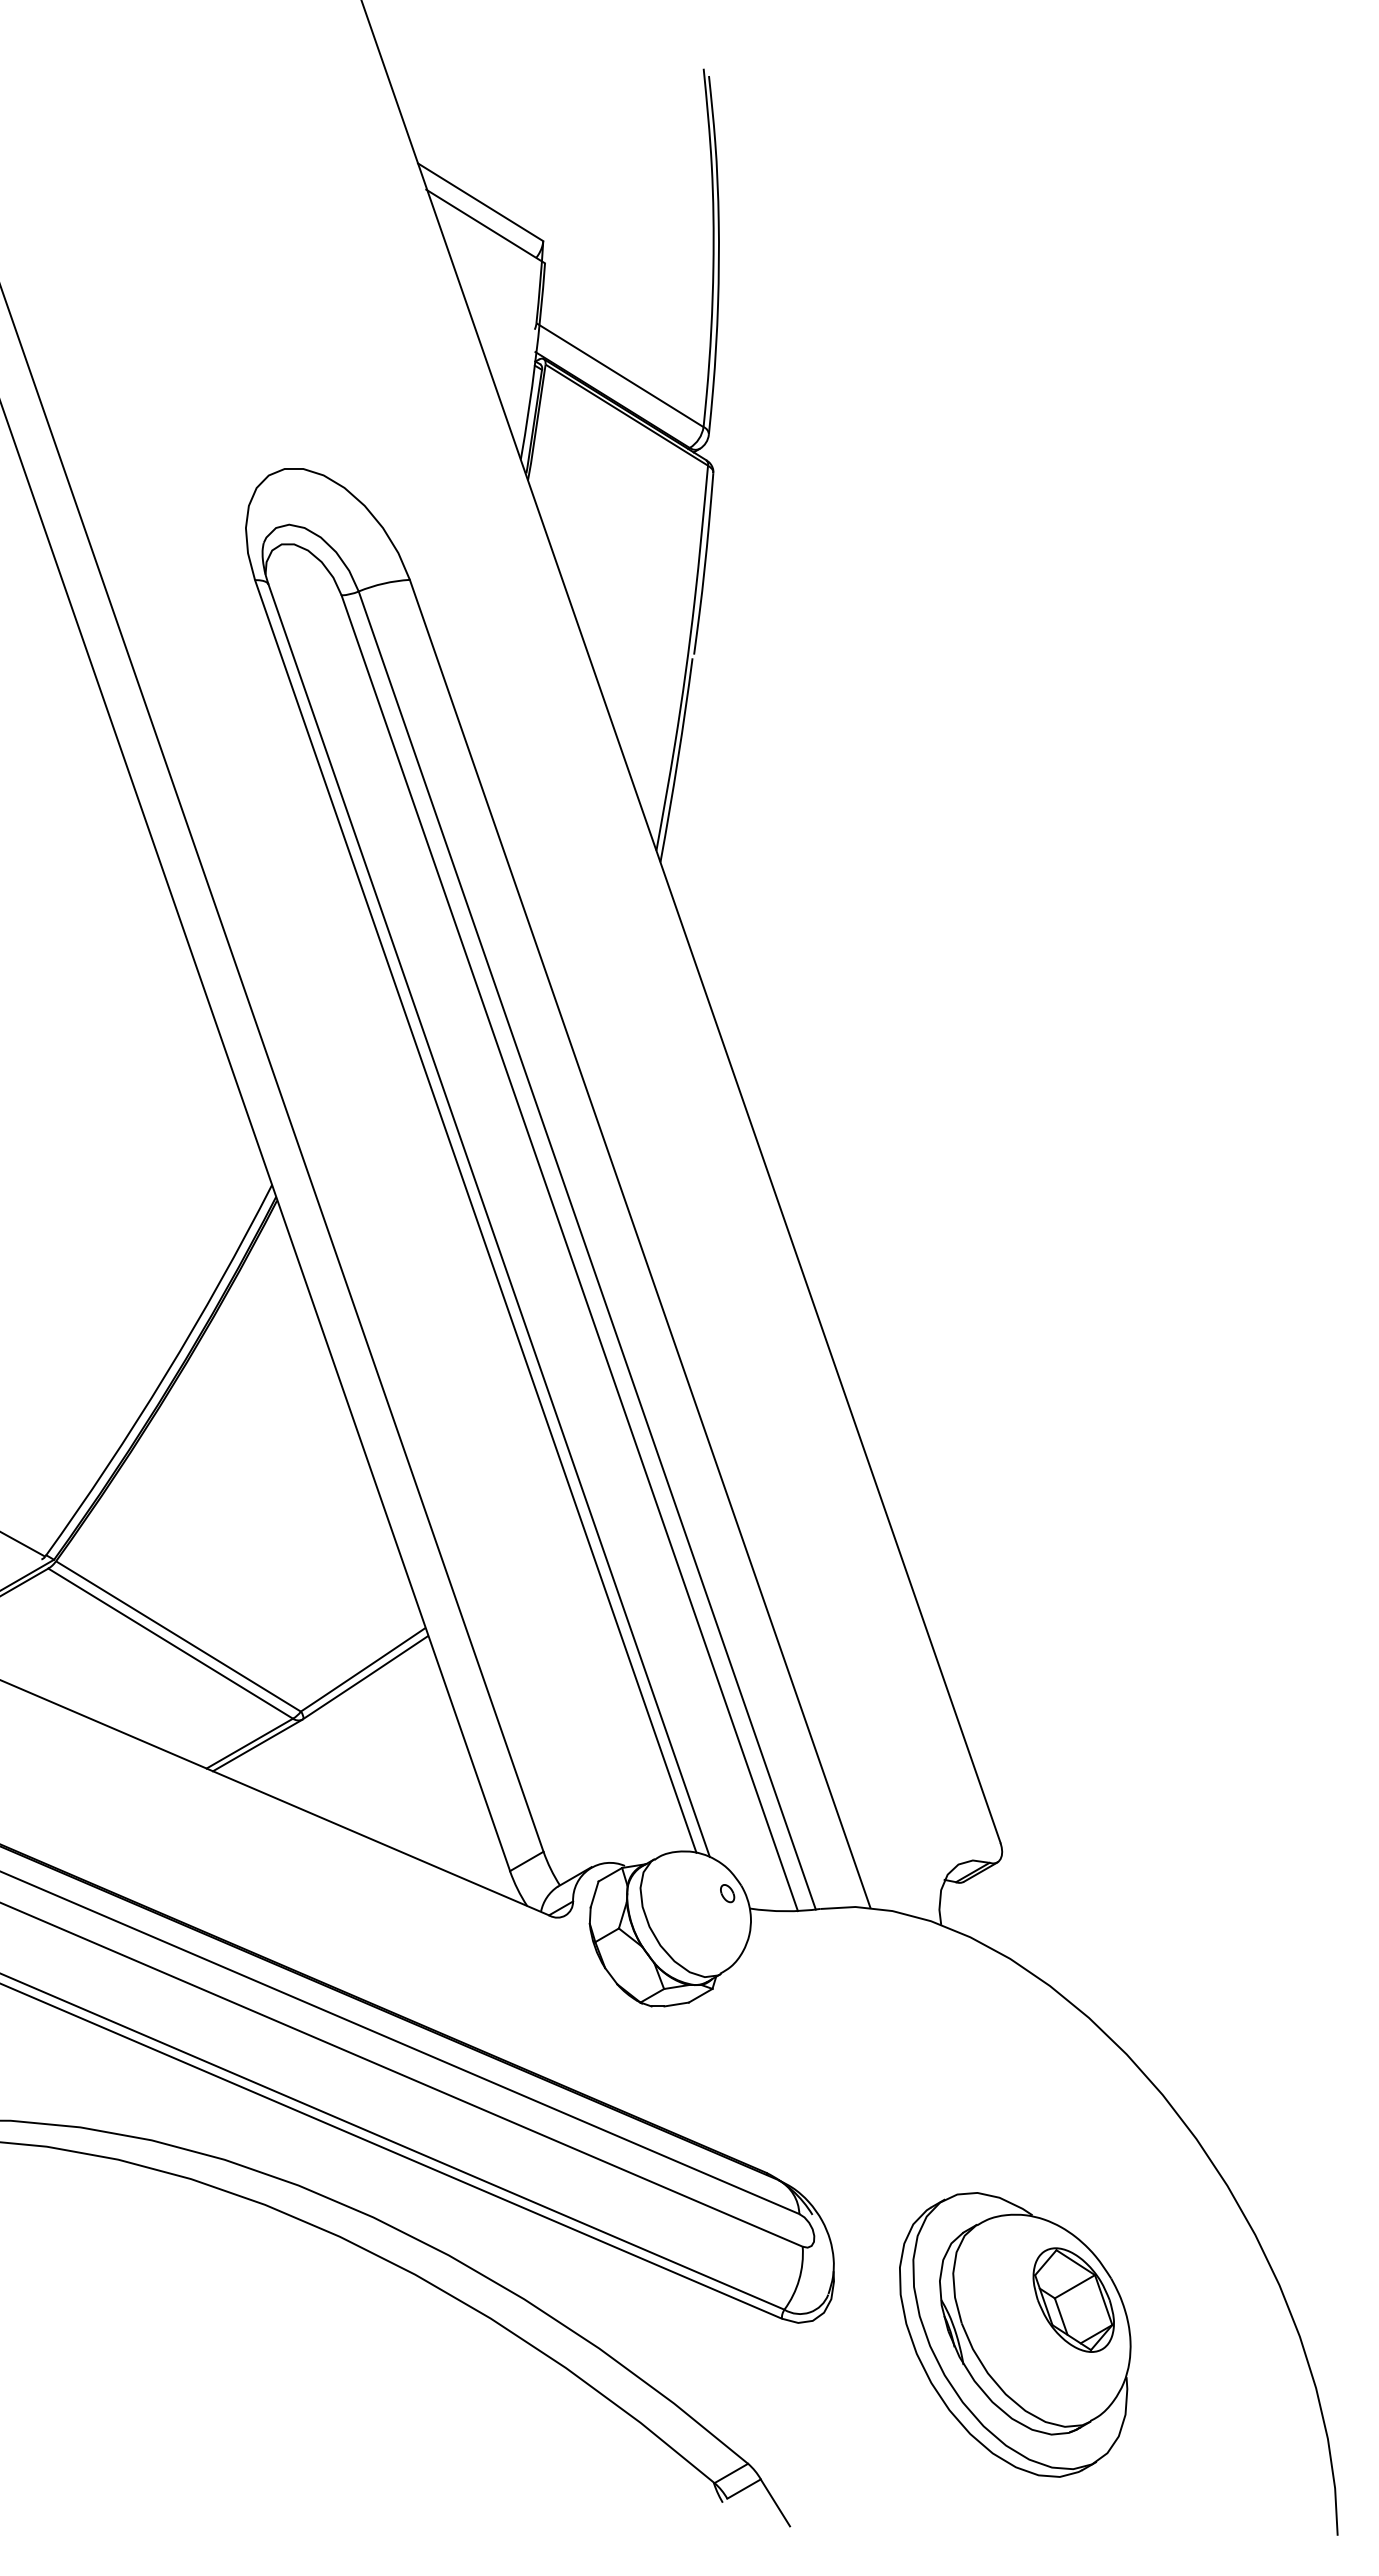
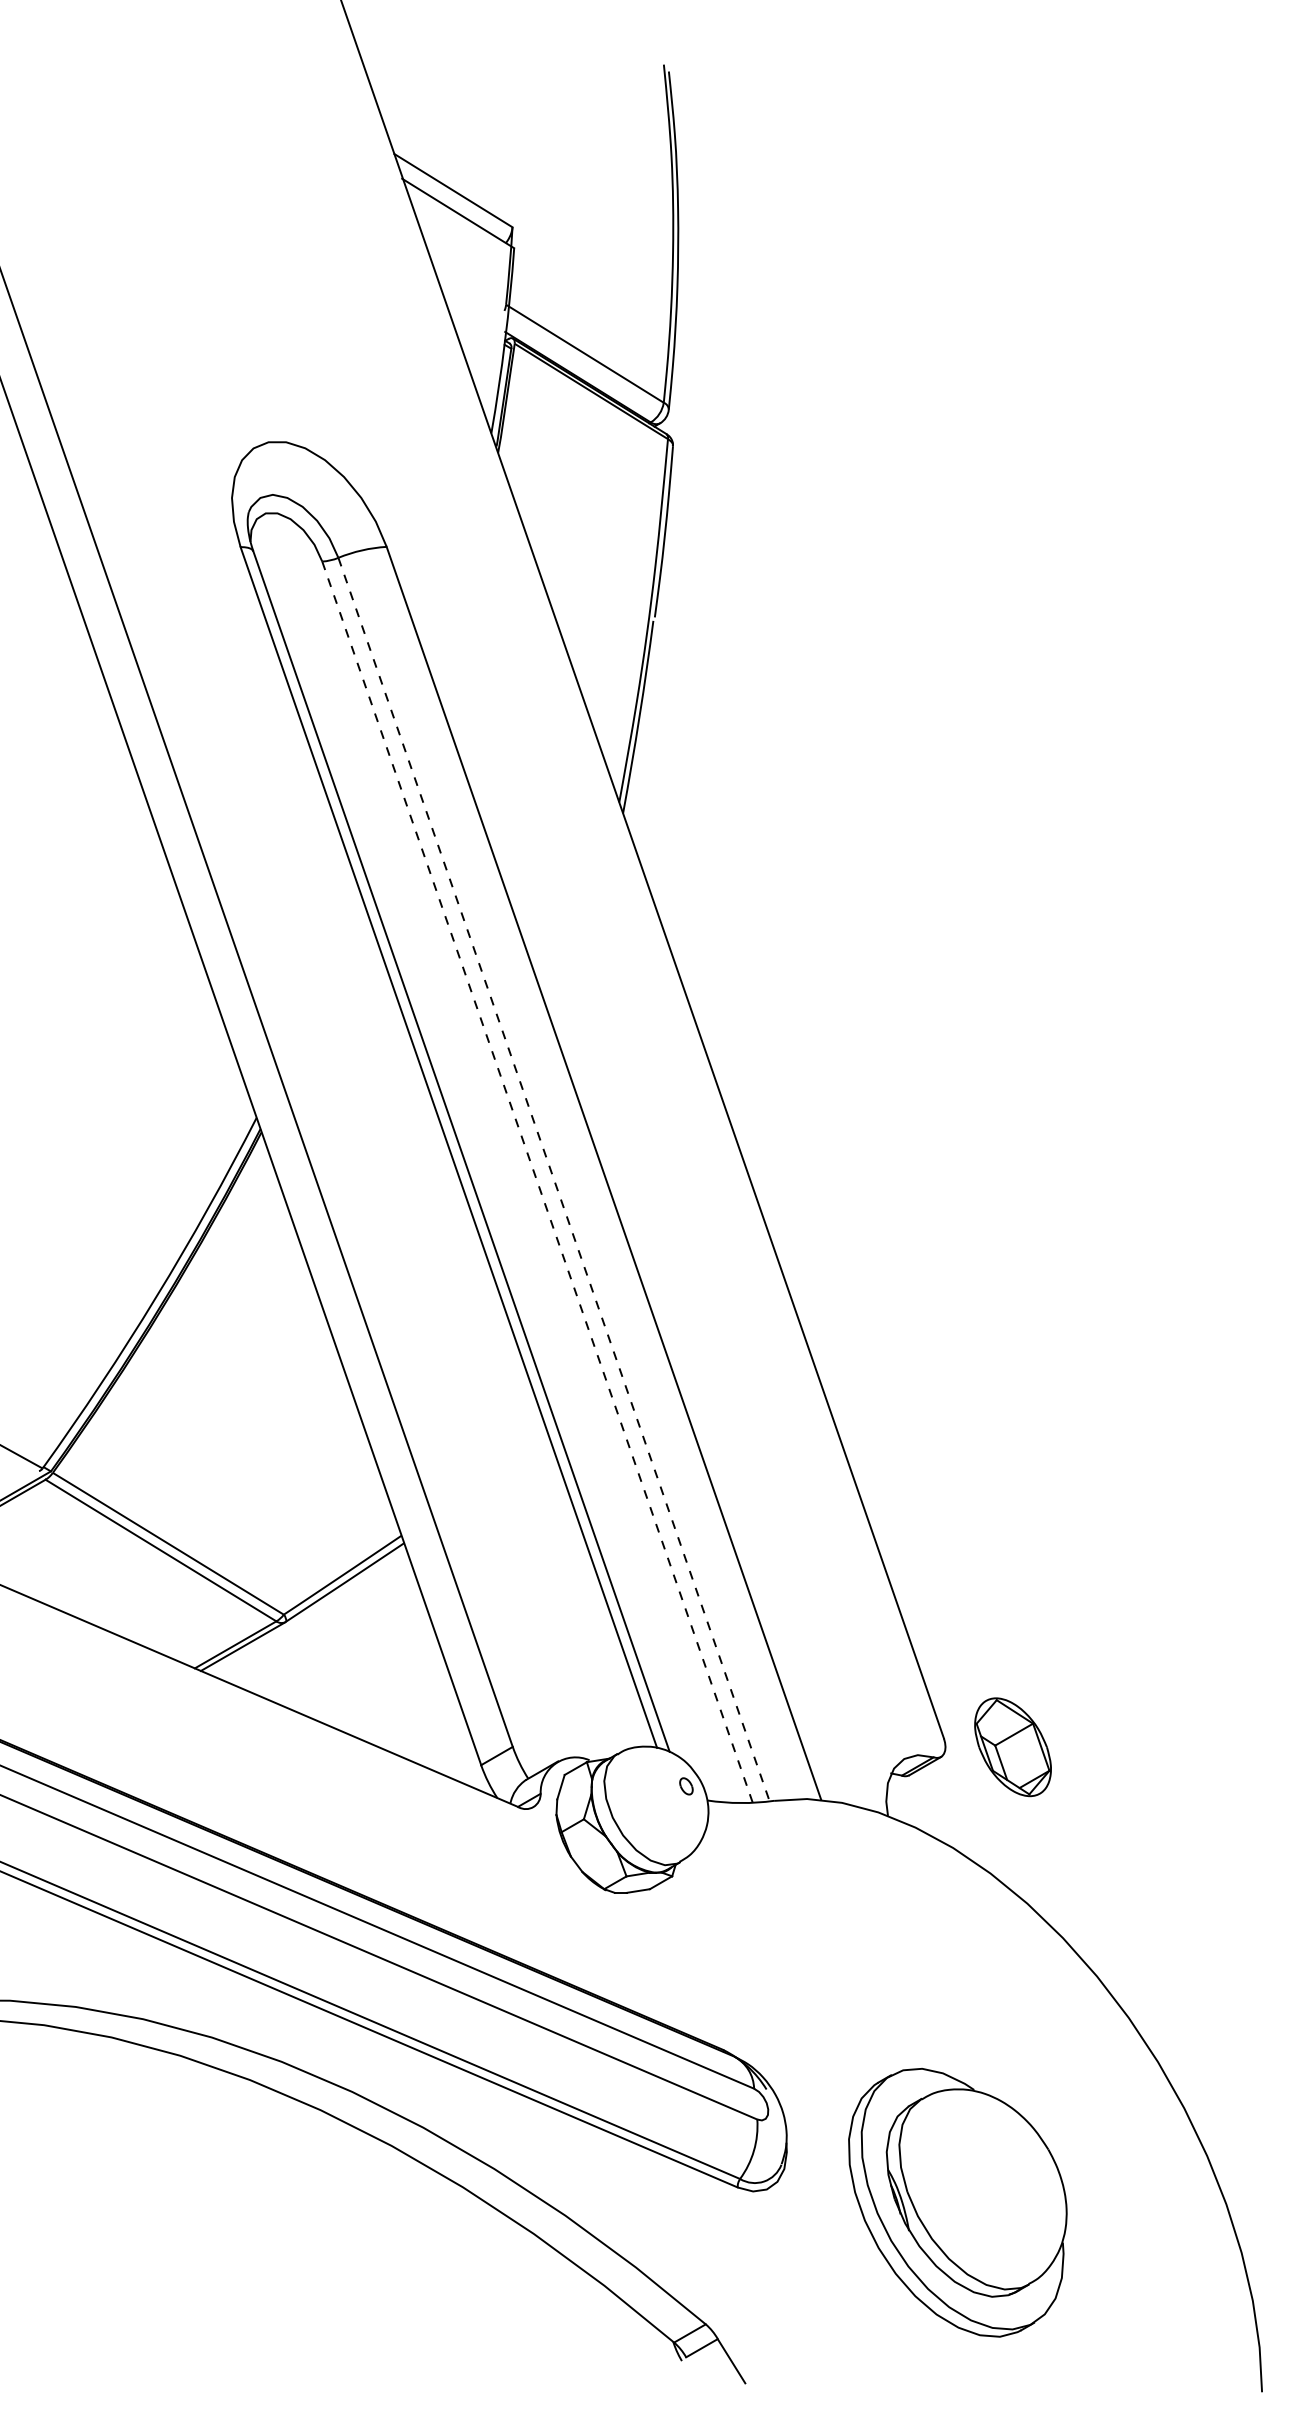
line: (587, 1250) -> (554, 1179), solid -> dashed
line: (569, 1253) -> (537, 1182), solid -> dashed
part: (1073, 2299) -> (1012, 1746), moved

